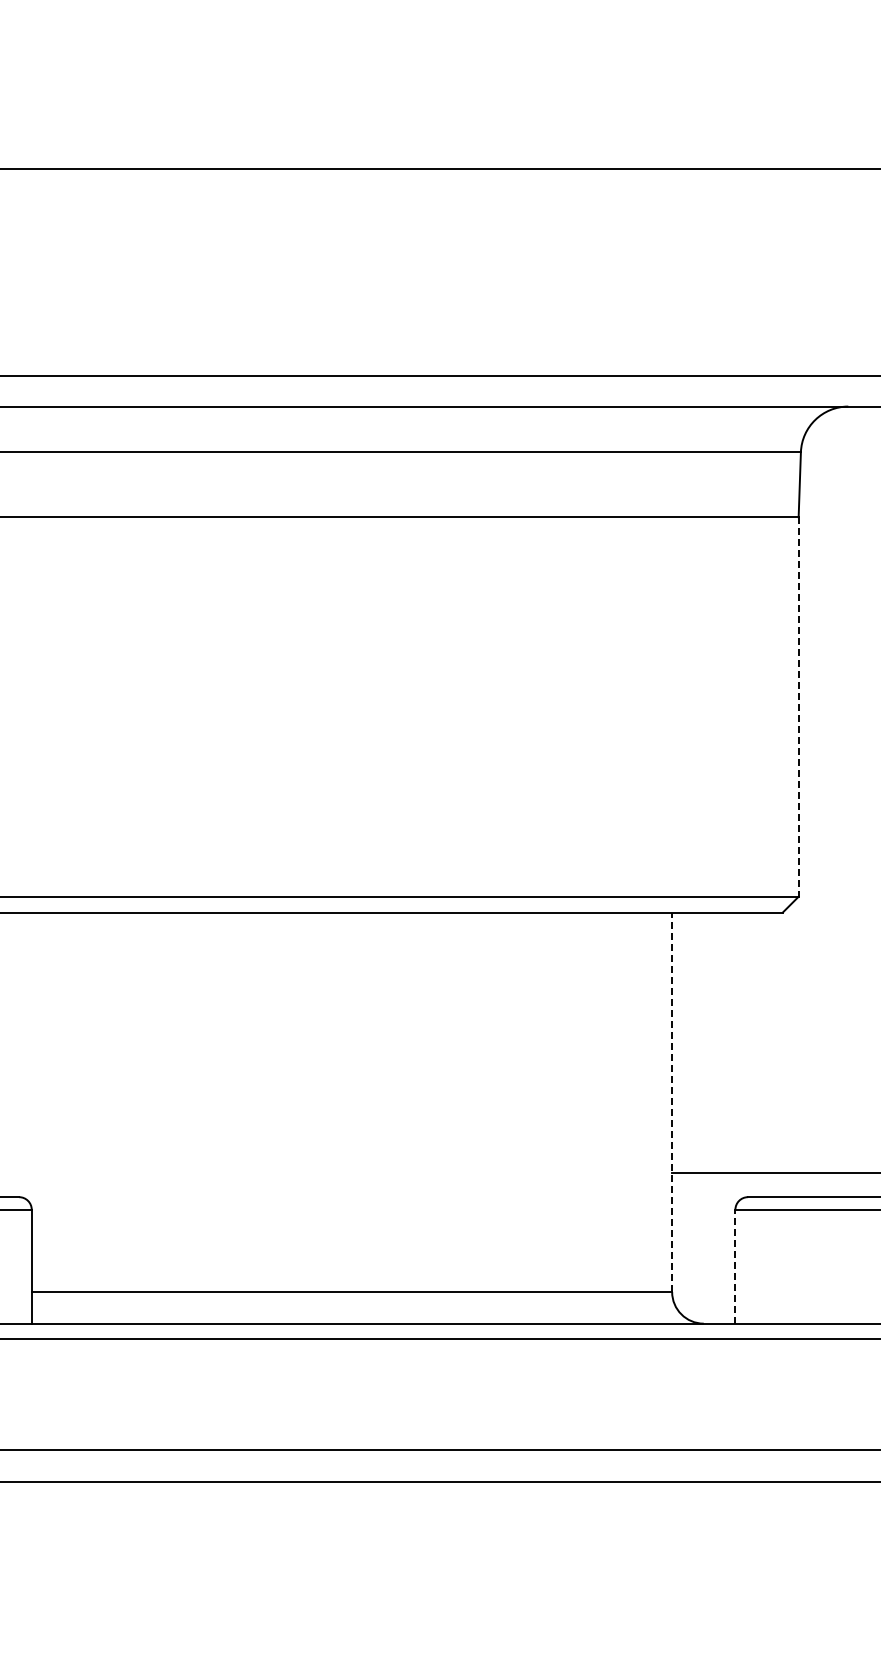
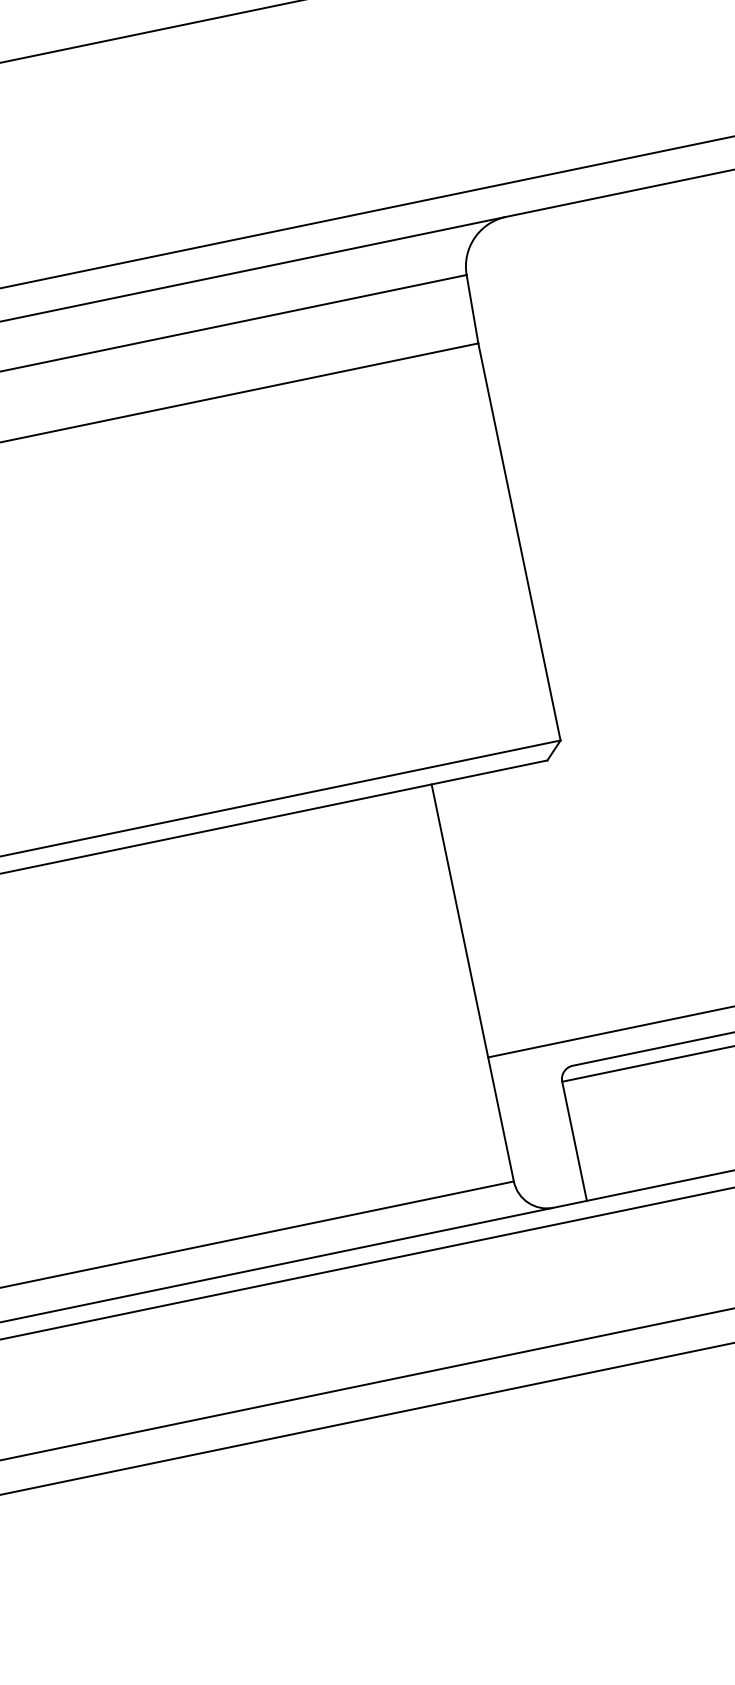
line: (798, 707) -> (519, 542), dashed -> solid
line: (672, 1102) -> (473, 983), dashed -> solid
line: (735, 1266) -> (574, 1141), dashed -> solid

